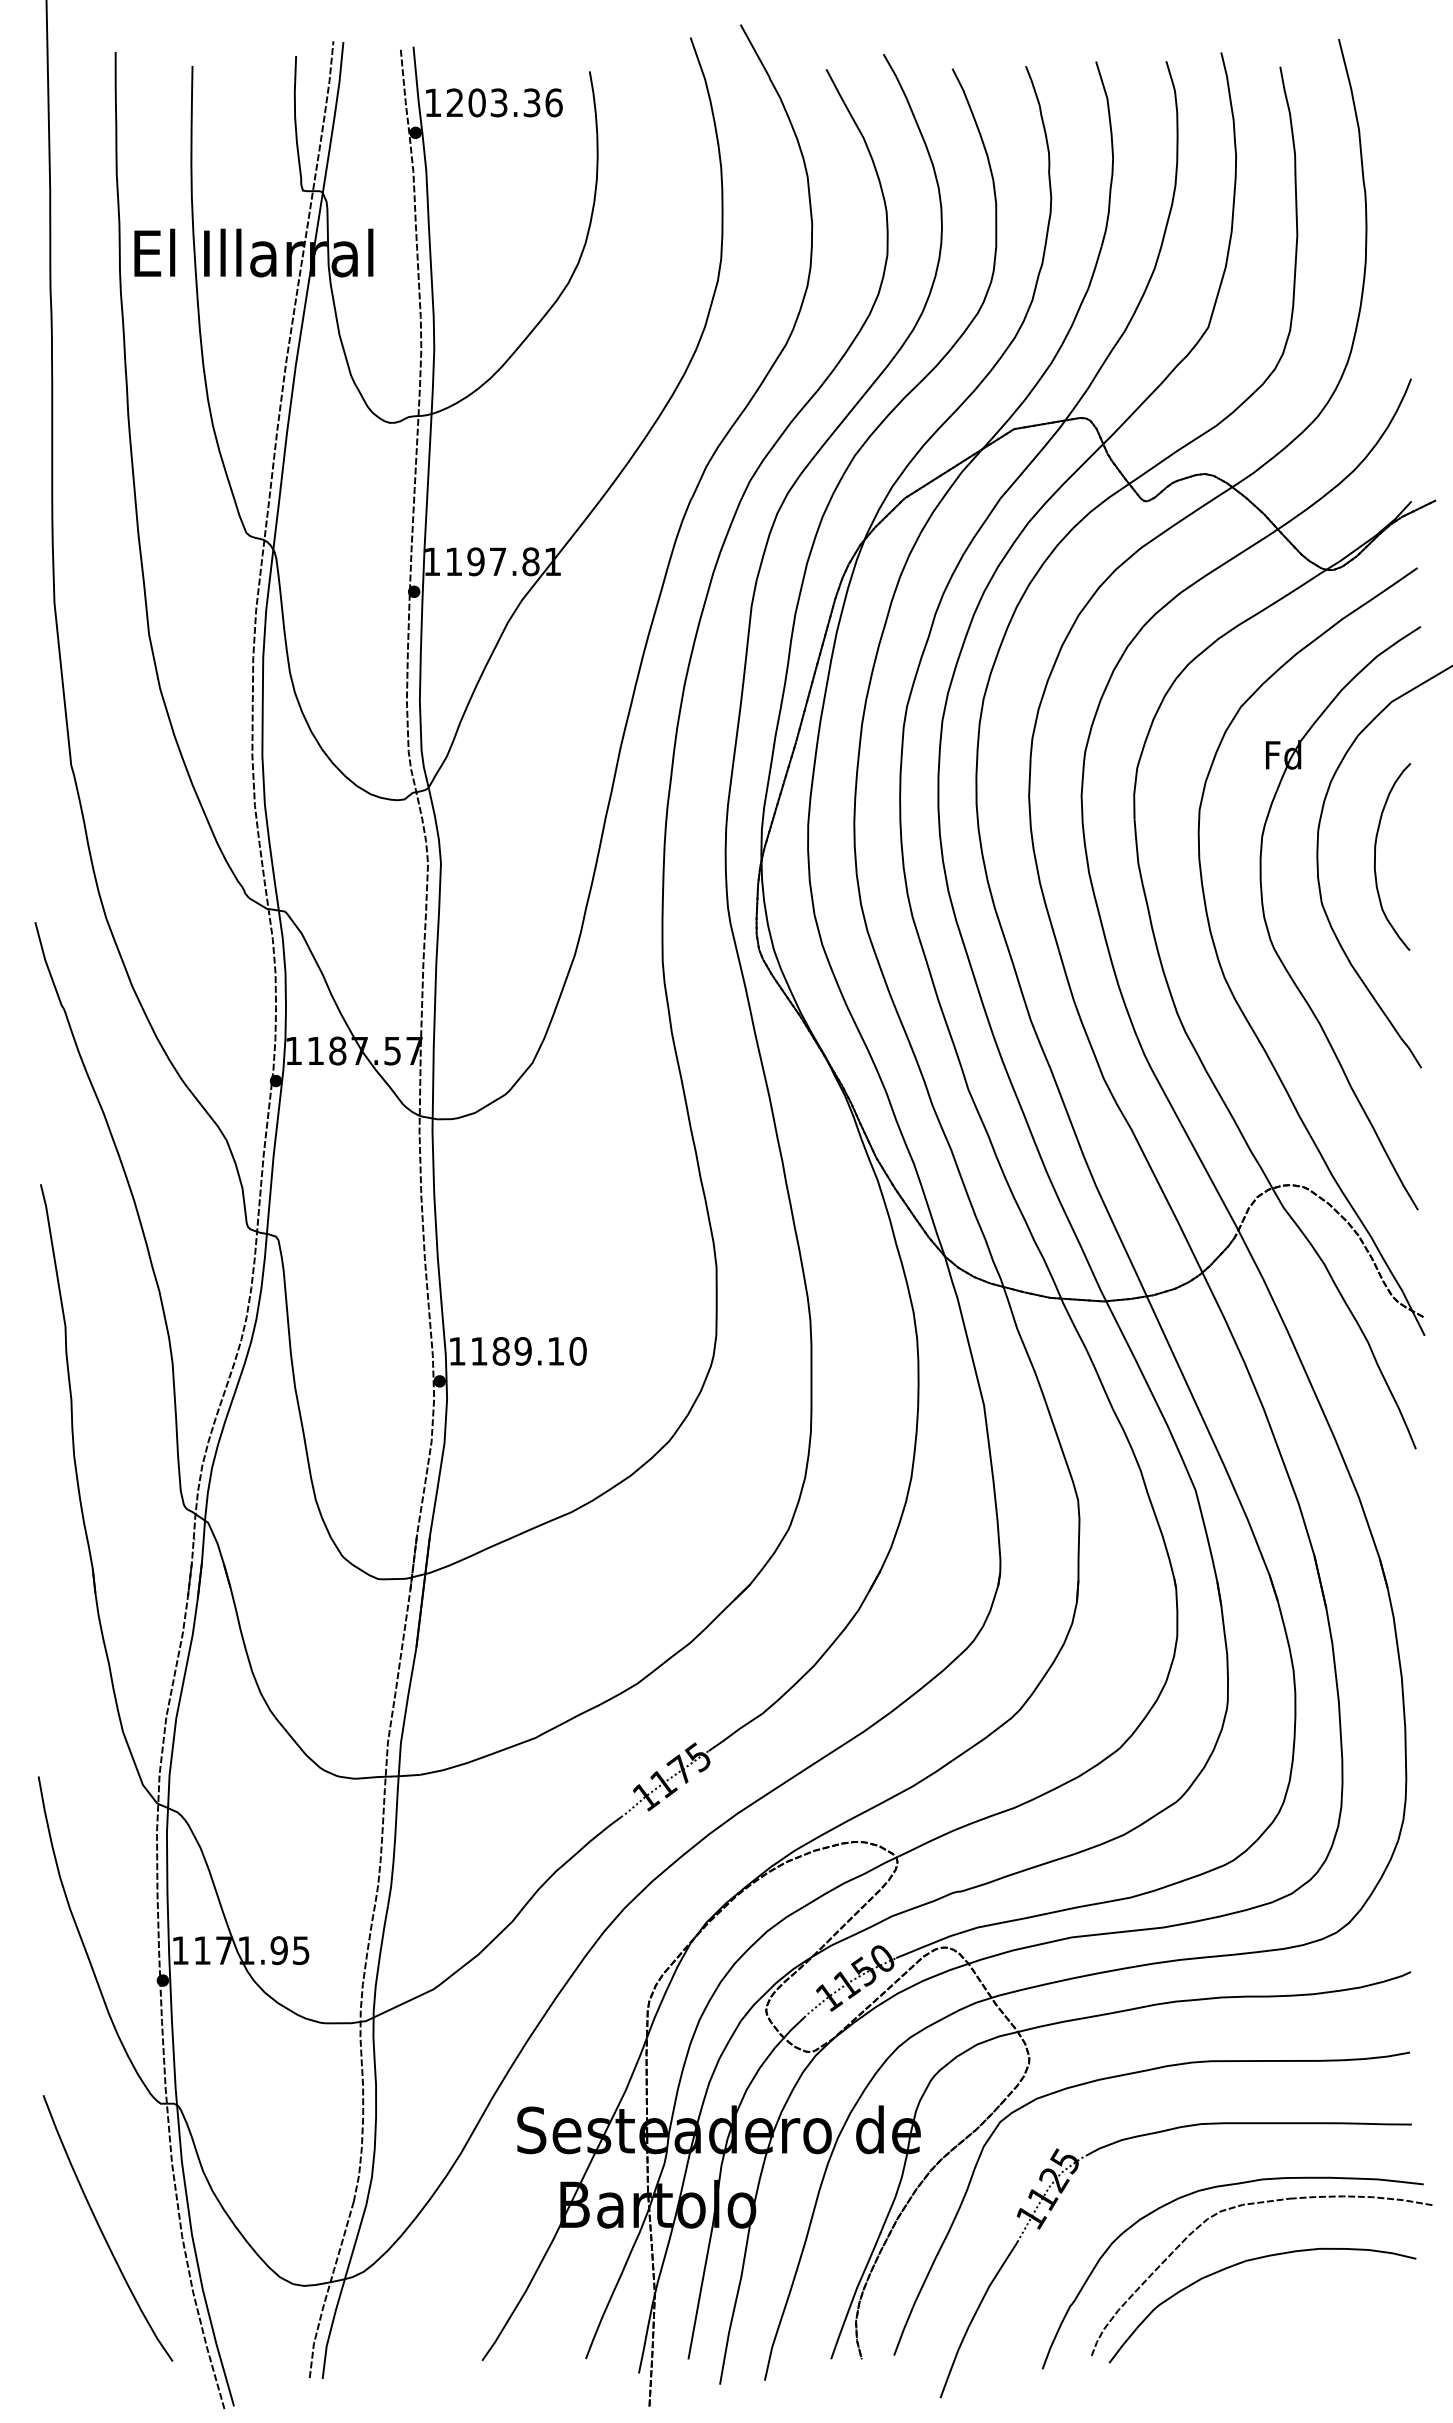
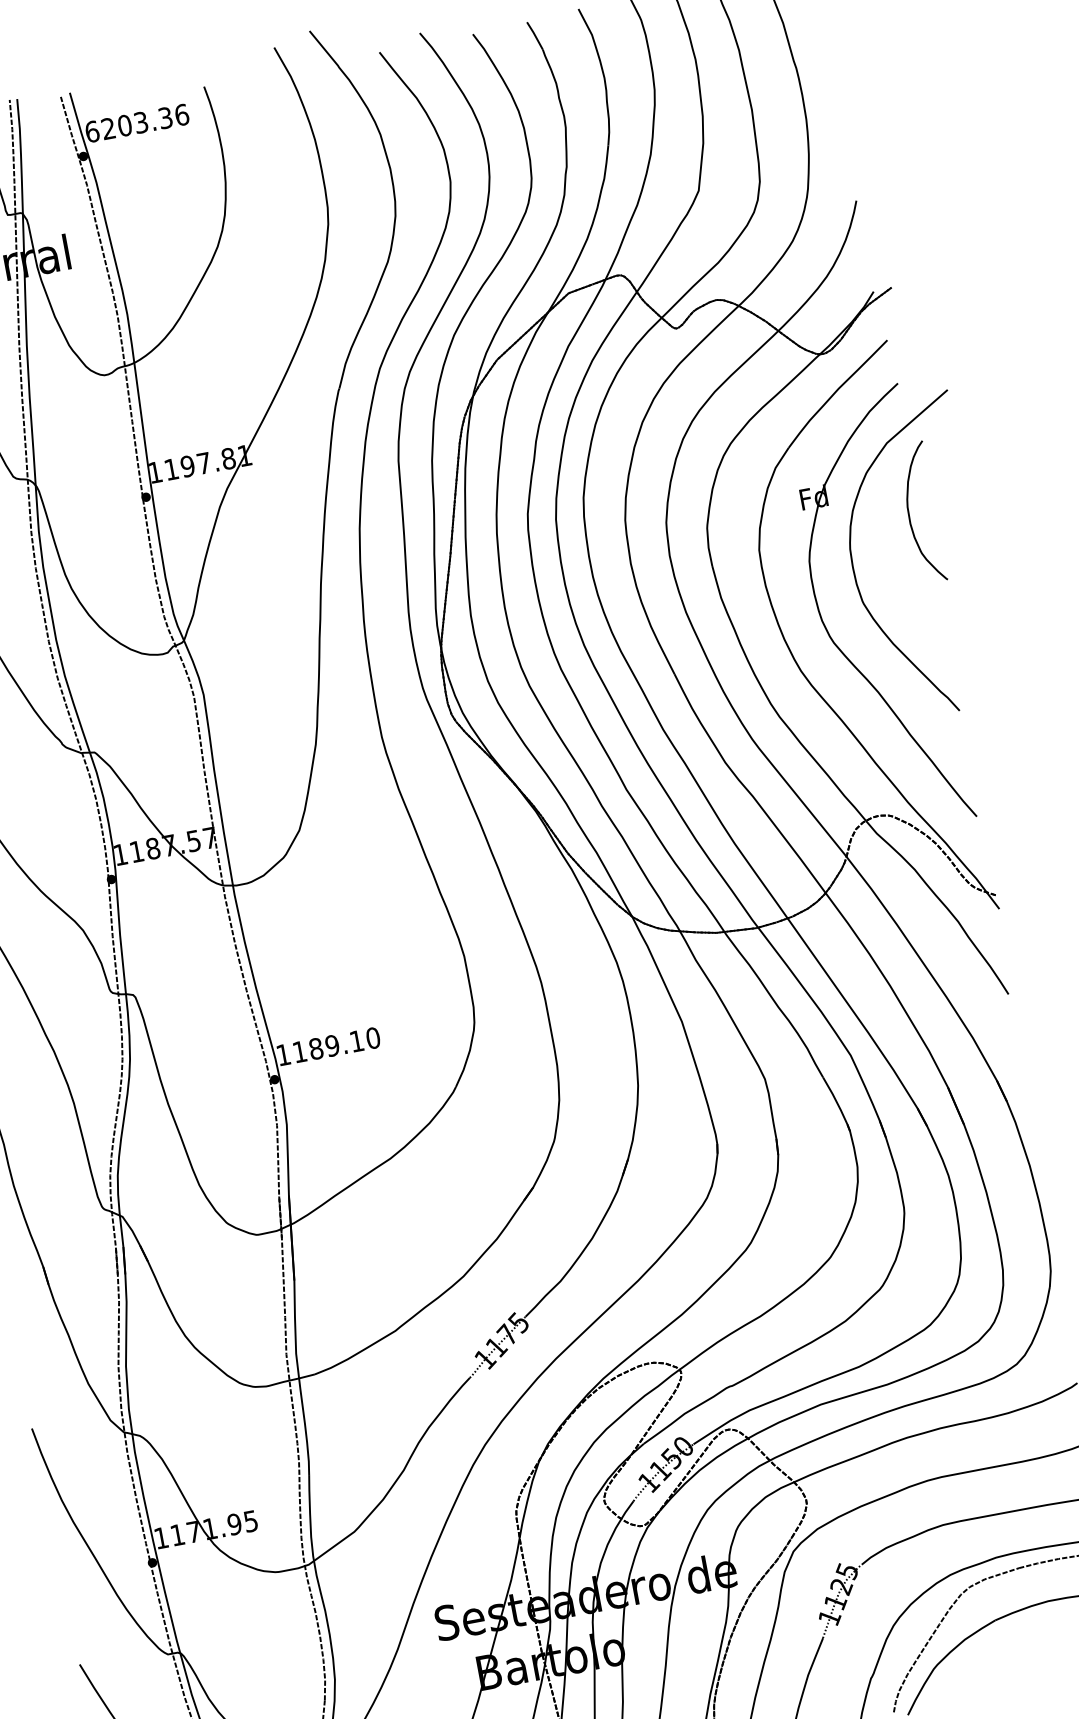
text: (432, 102) -> (91, 131), 1203.36 -> 6203.36
curve: (1375, 856) -> (909, 514), moved

